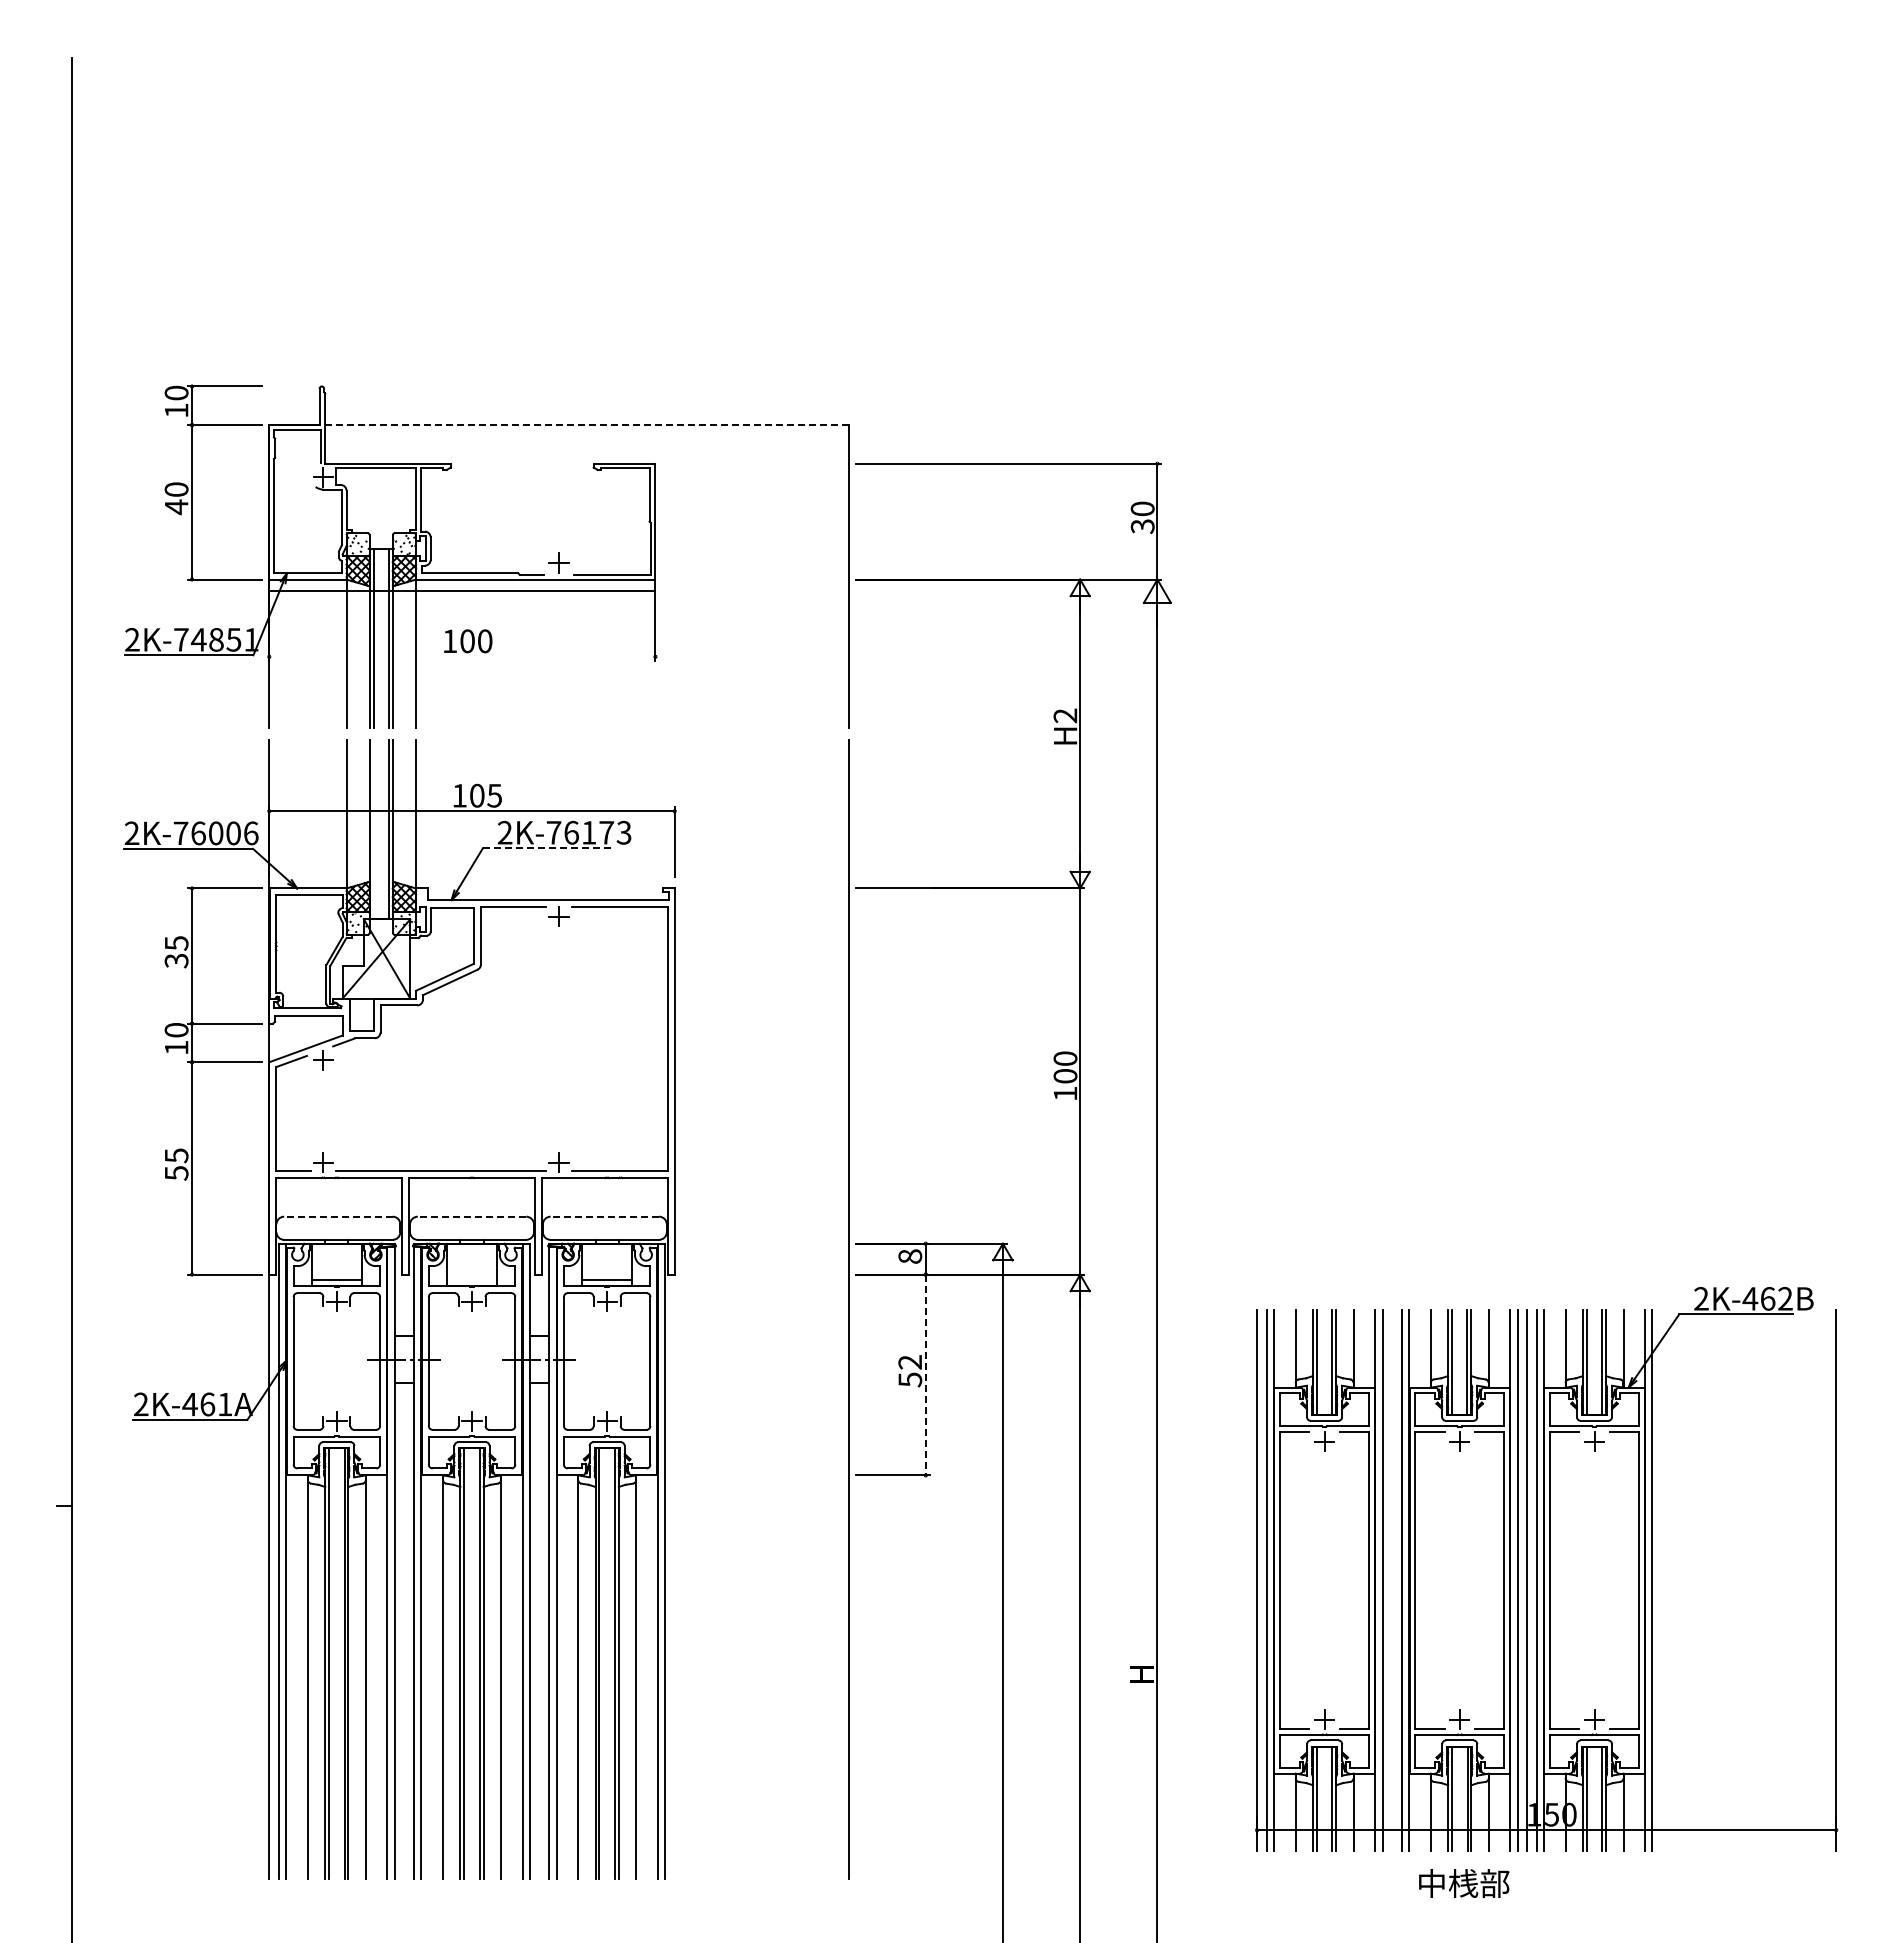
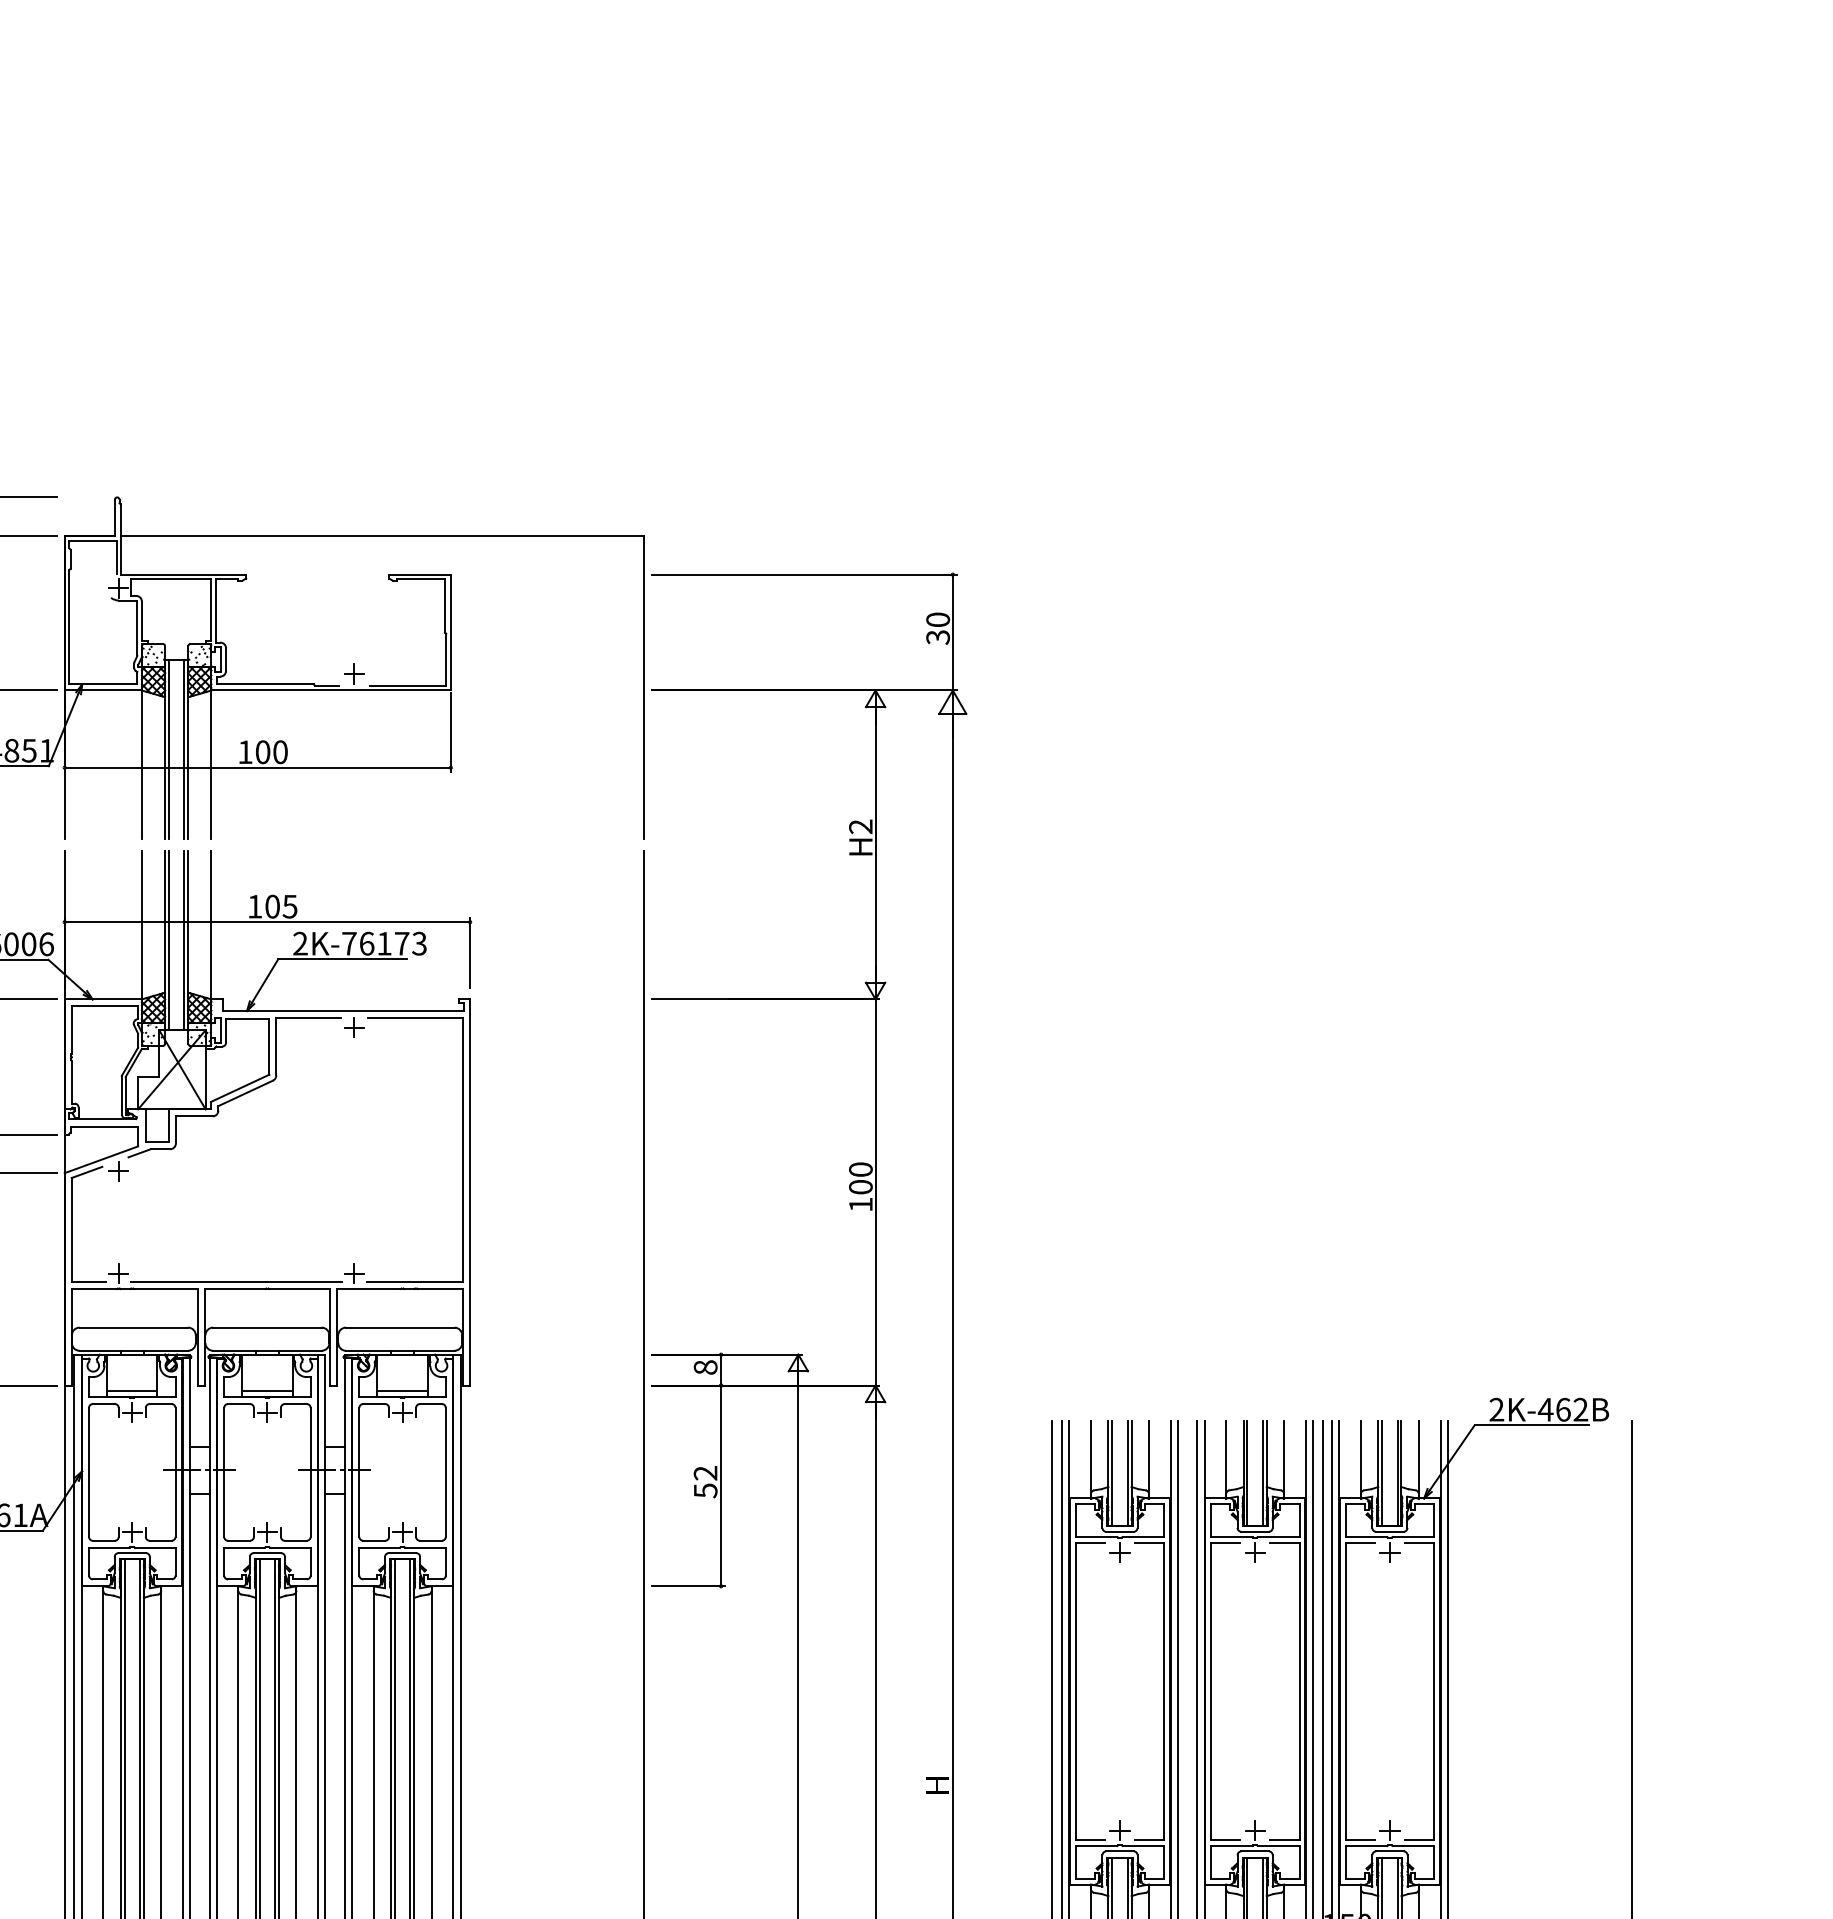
line: (586, 425) -> (381, 536), dashed -> solid
line: (462, 590) -> (257, 767), moved
line: (373, 829) -> (168, 940), added
line: (547, 848) -> (342, 959), dashed -> solid
line: (337, 1216) -> (132, 1327), dashed -> solid
line: (471, 1216) -> (266, 1327), dashed -> solid
line: (604, 1216) -> (399, 1327), dashed -> solid
line: (471, 1280) -> (266, 1391), added
line: (925, 1375) -> (720, 1486), dashed -> solid

